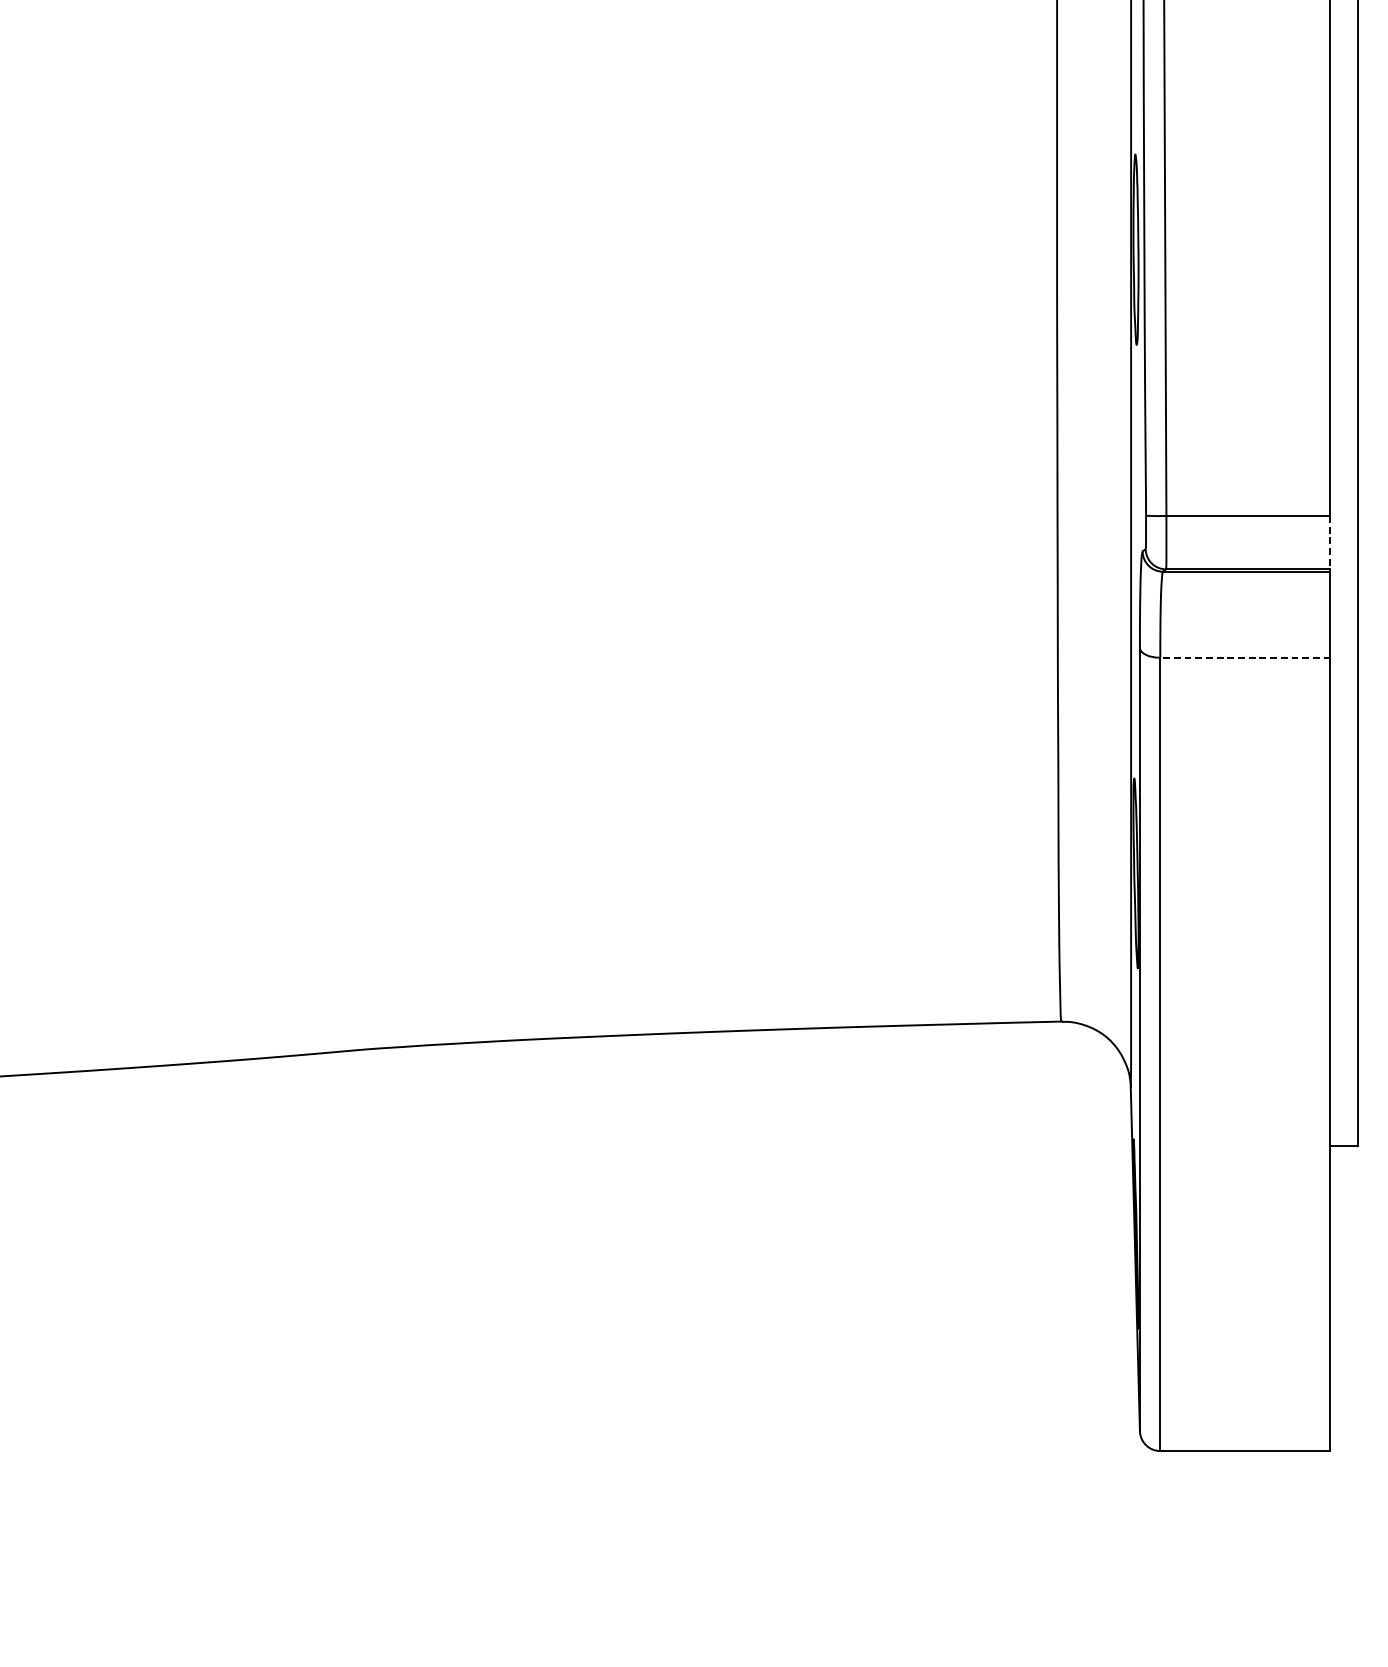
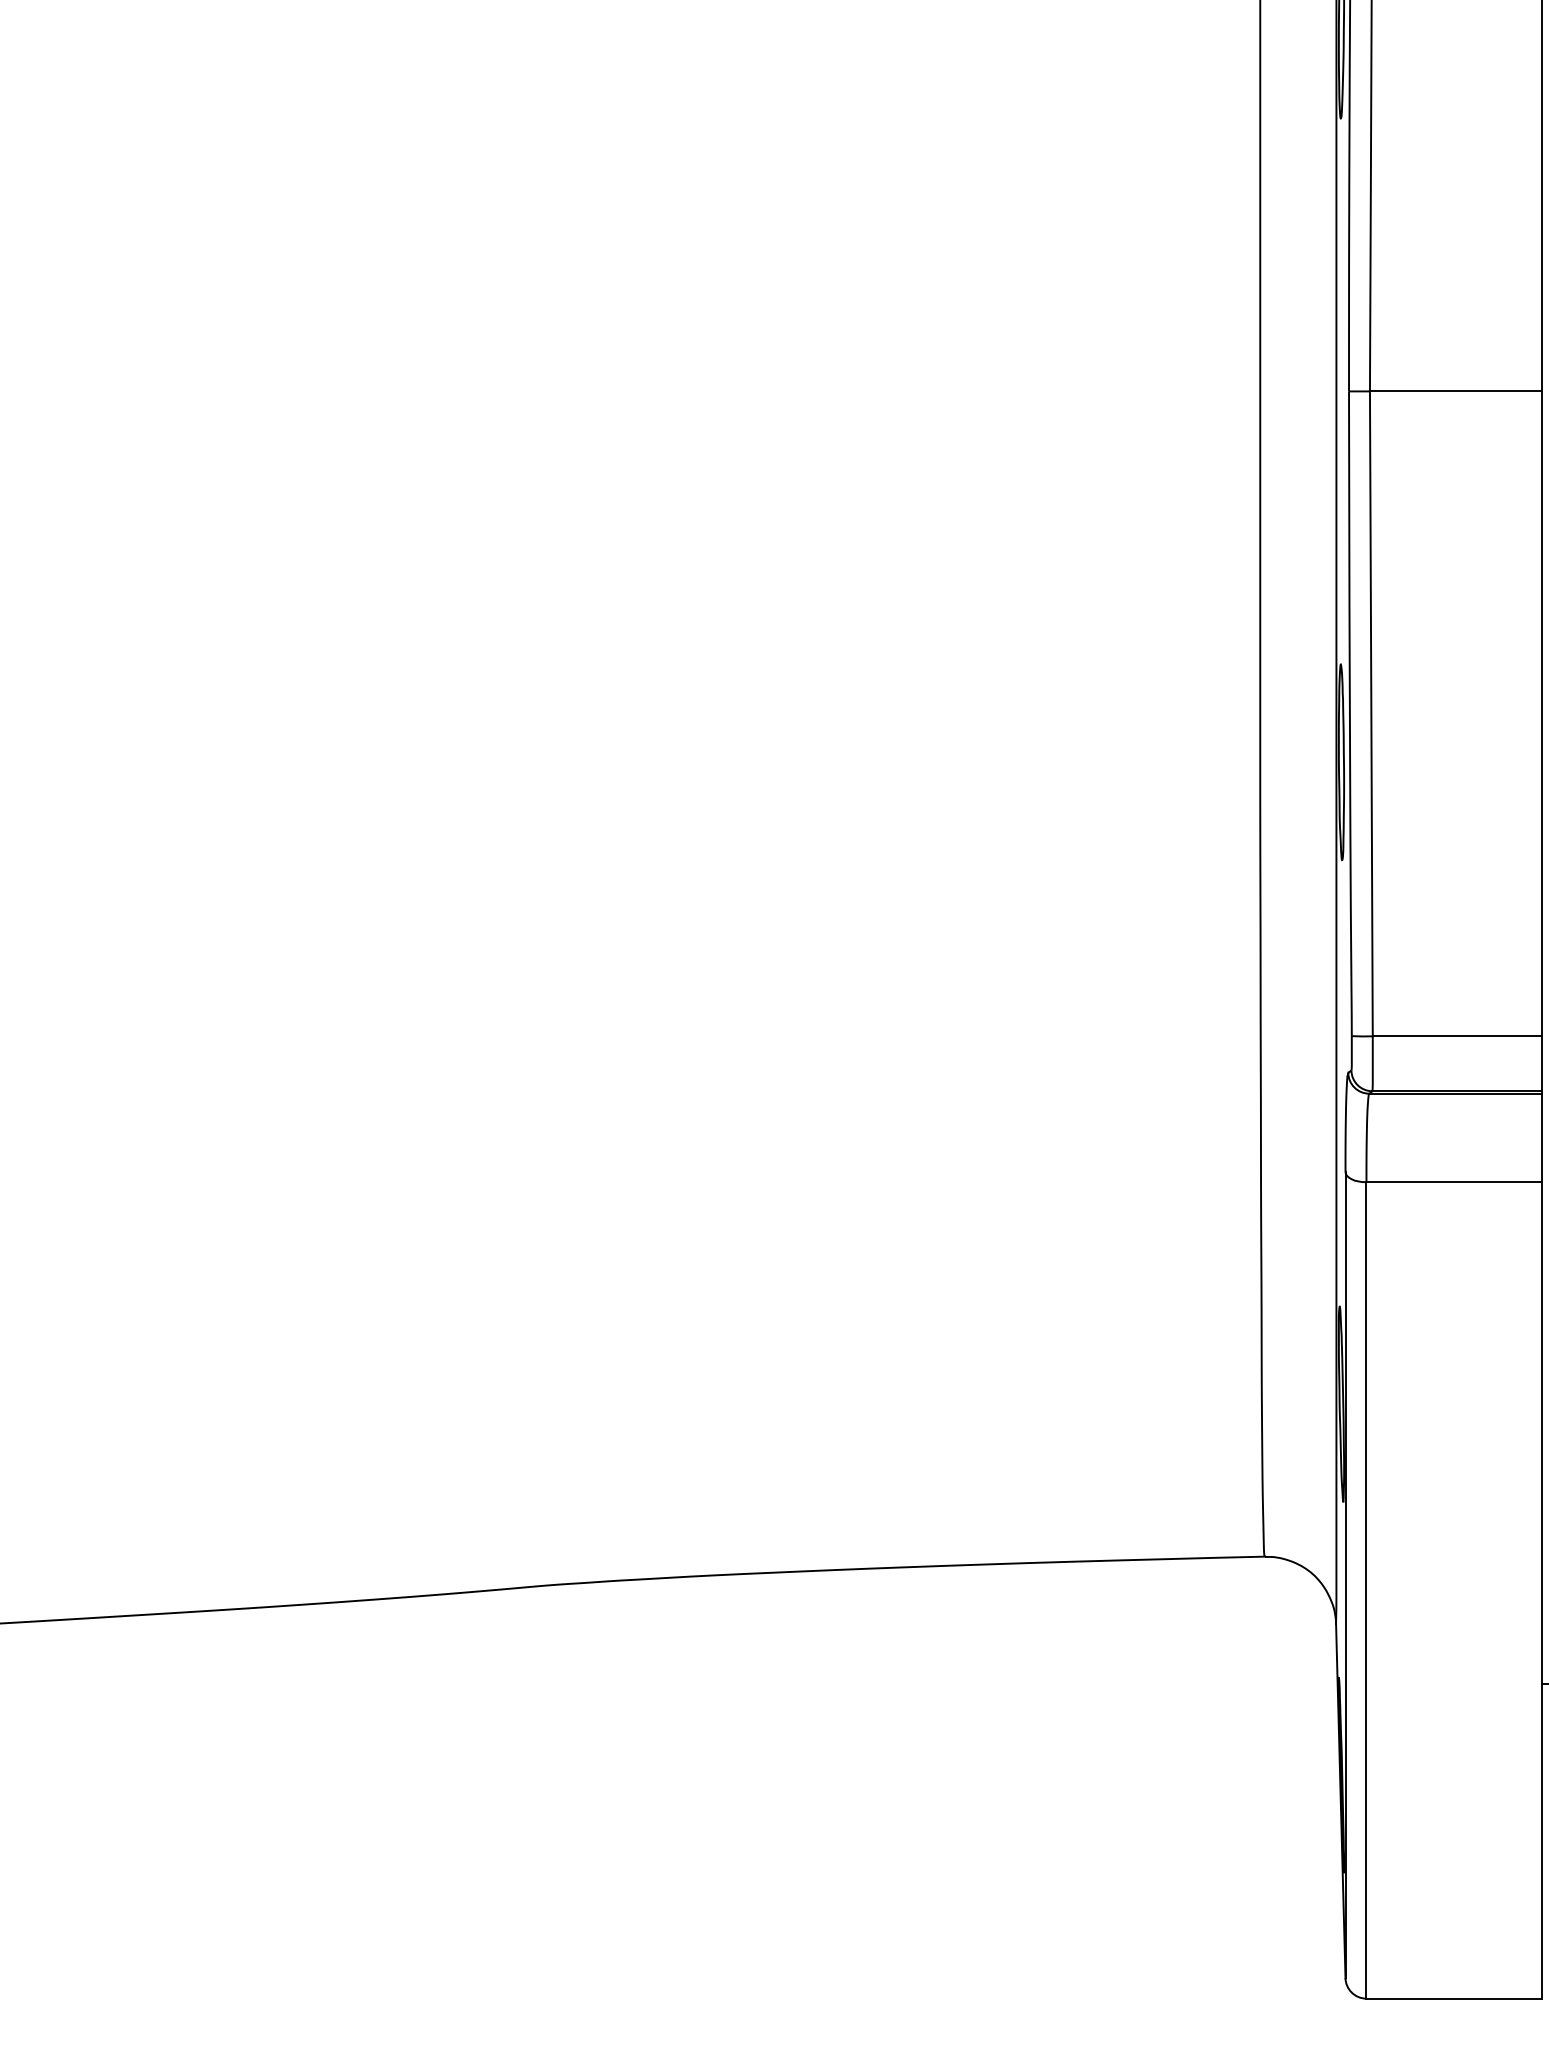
line: (1330, 543) -> (1541, 1064), dashed -> solid
line: (1245, 658) -> (1454, 1182), dashed -> solid

